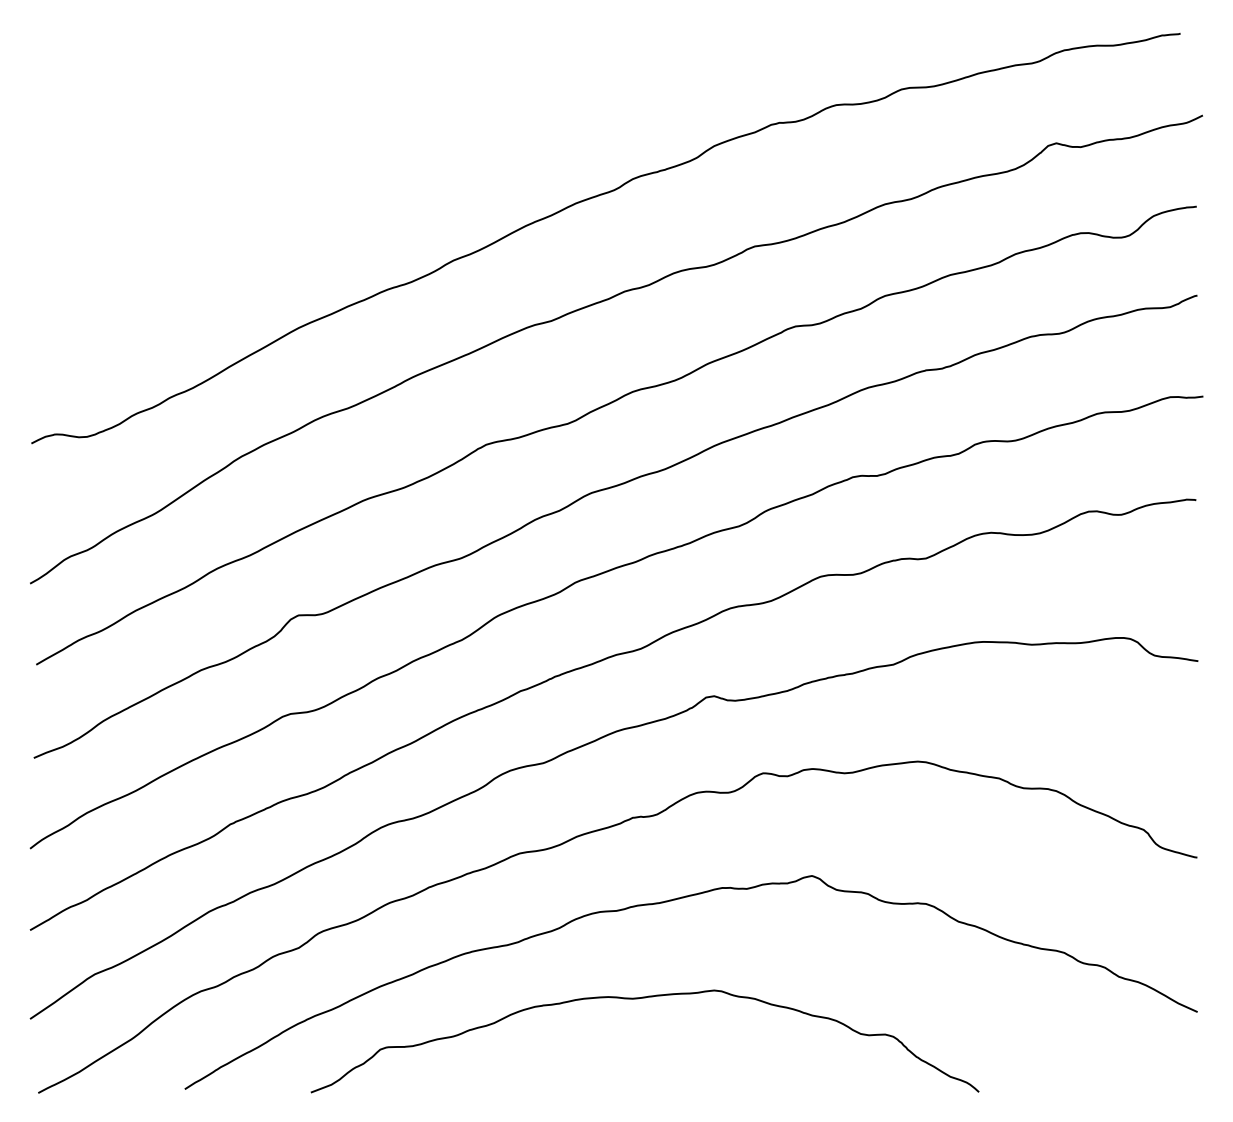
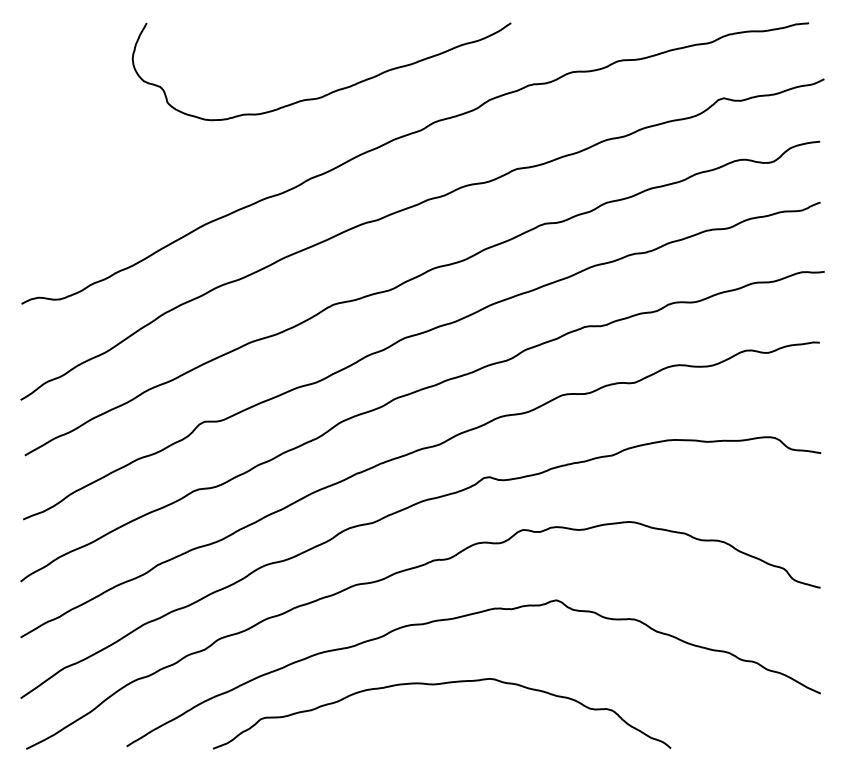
curve: (483, 133) -> (331, 91), added

